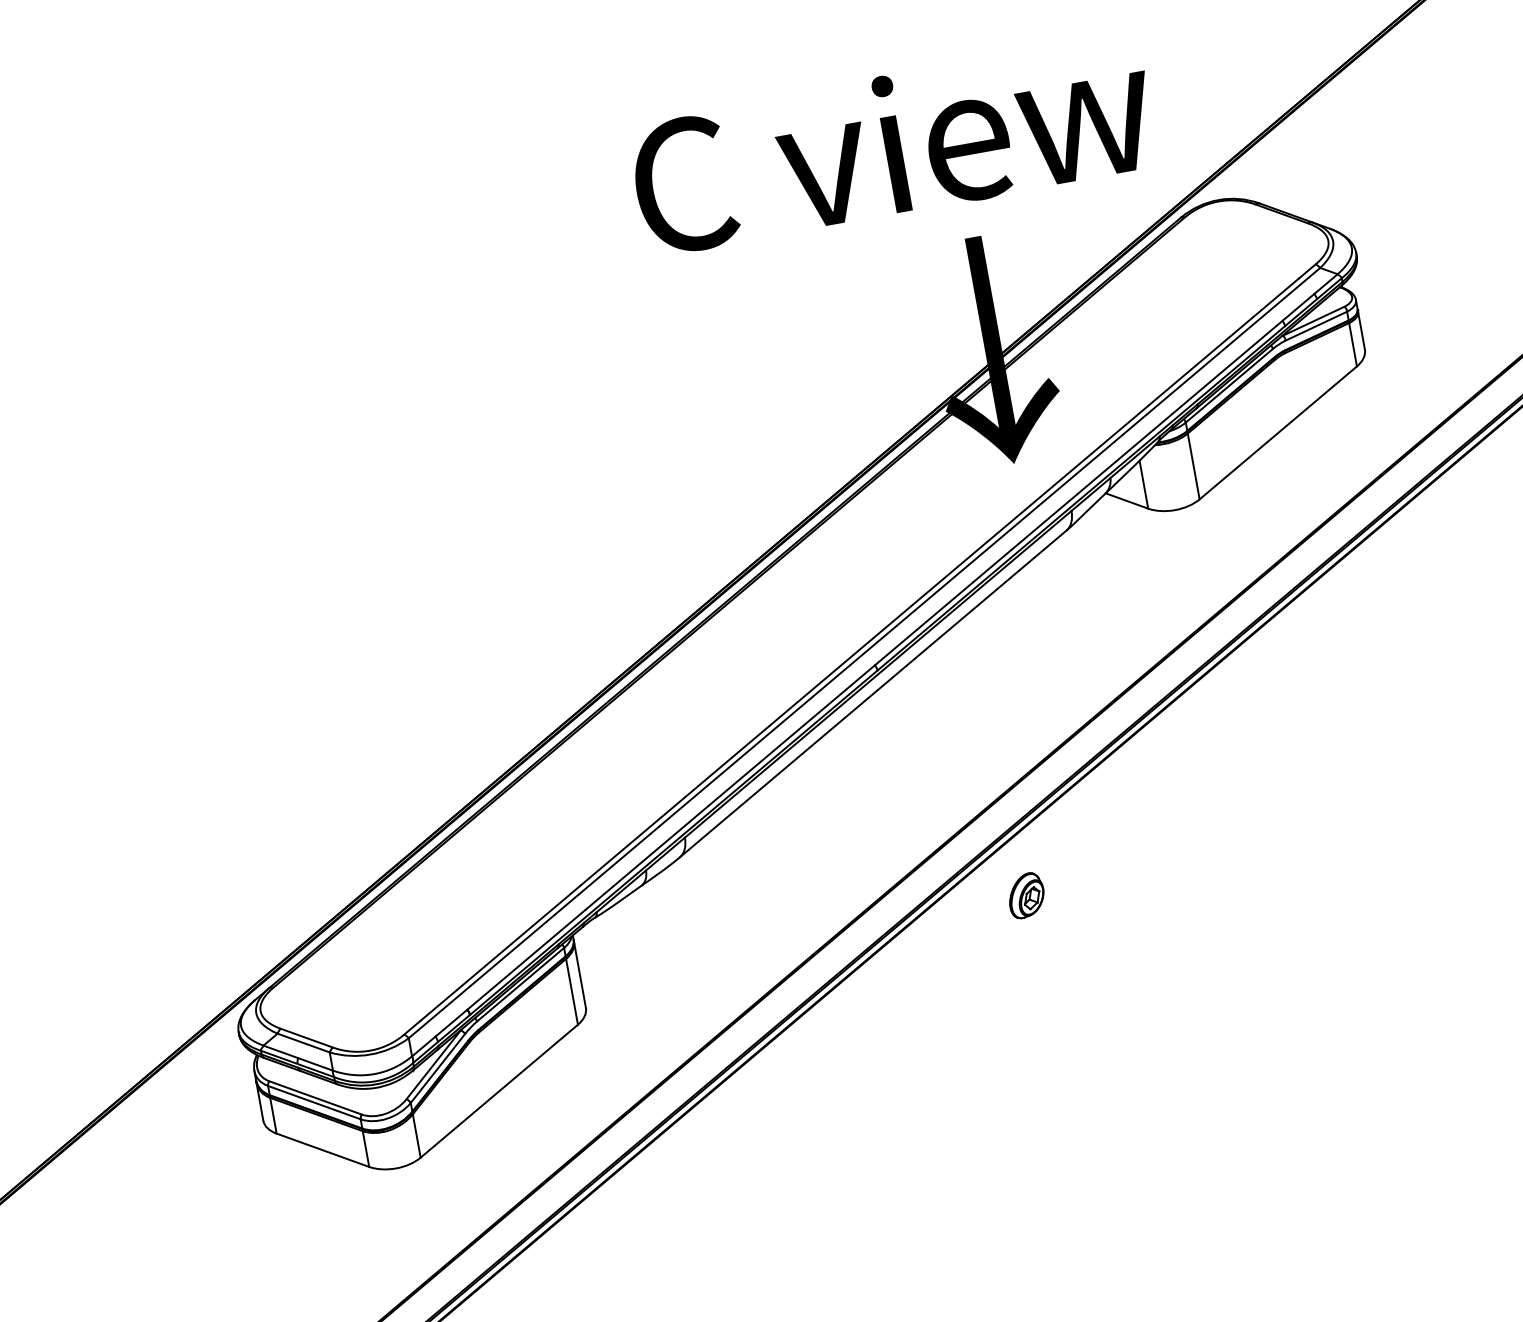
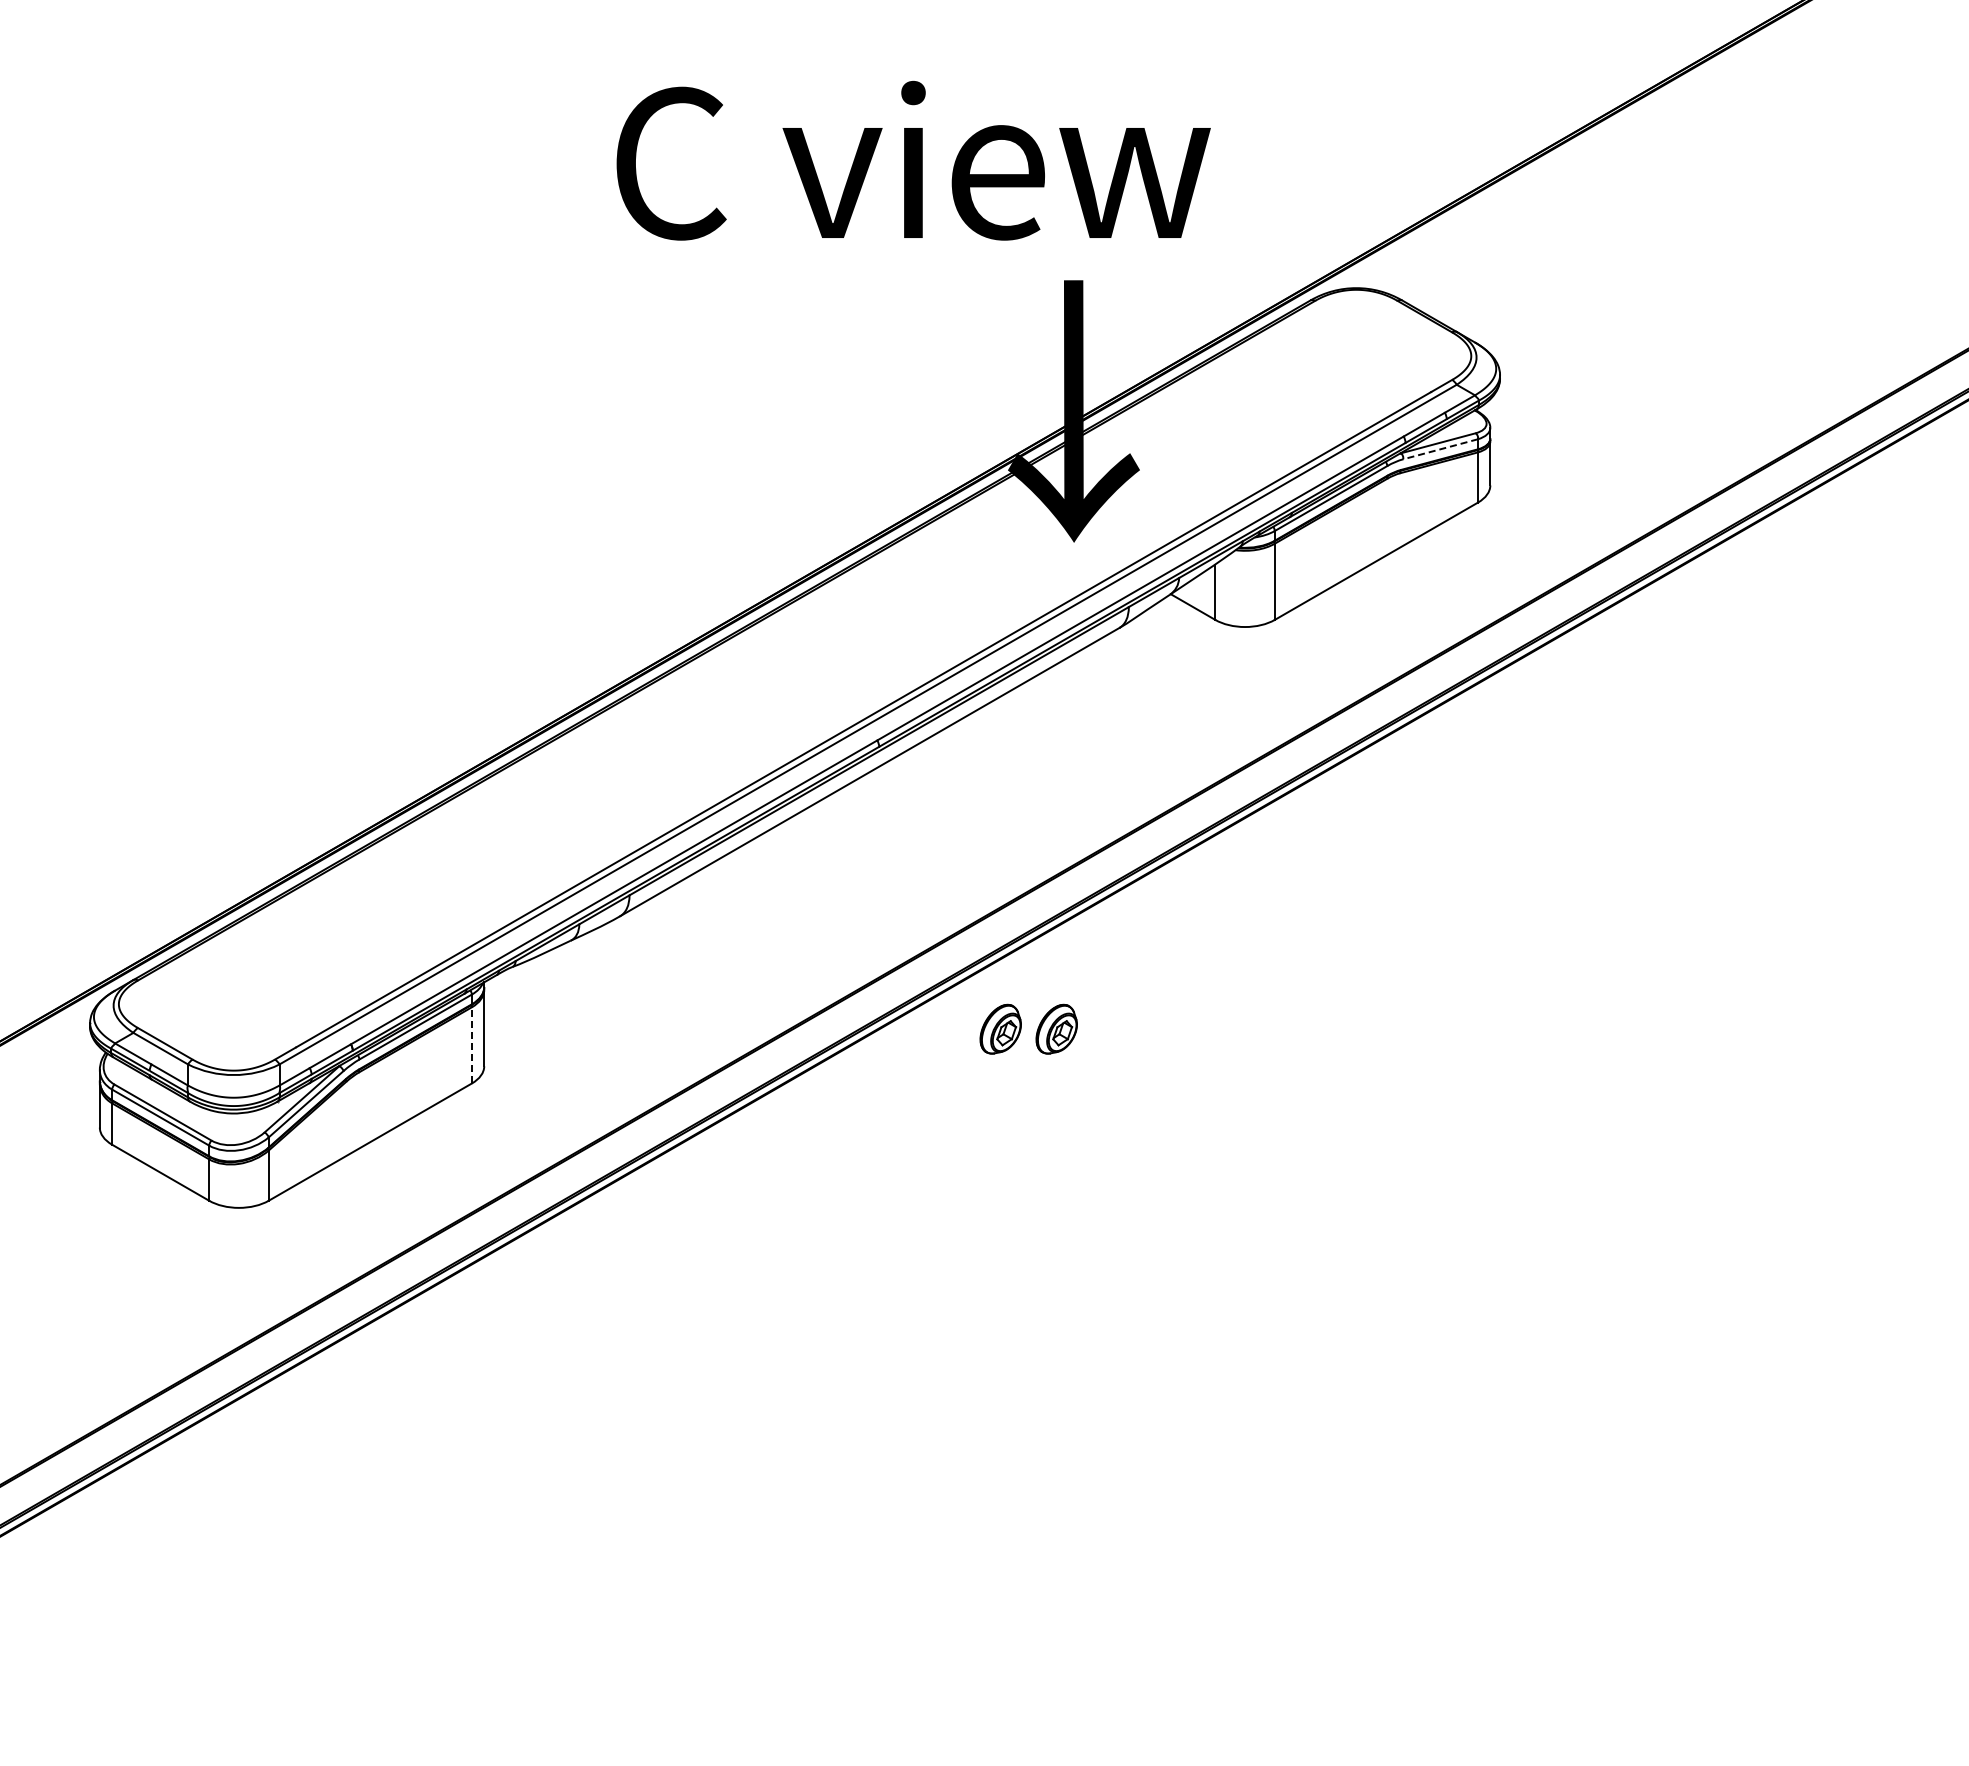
text: (892, 144) -> (913, 160), moved
line: (1316, 326) -> (1440, 449), solid -> dashed
part: (1074, 886) -> (1056, 1028), added
line: (571, 991) -> (471, 1044), solid -> dashed

